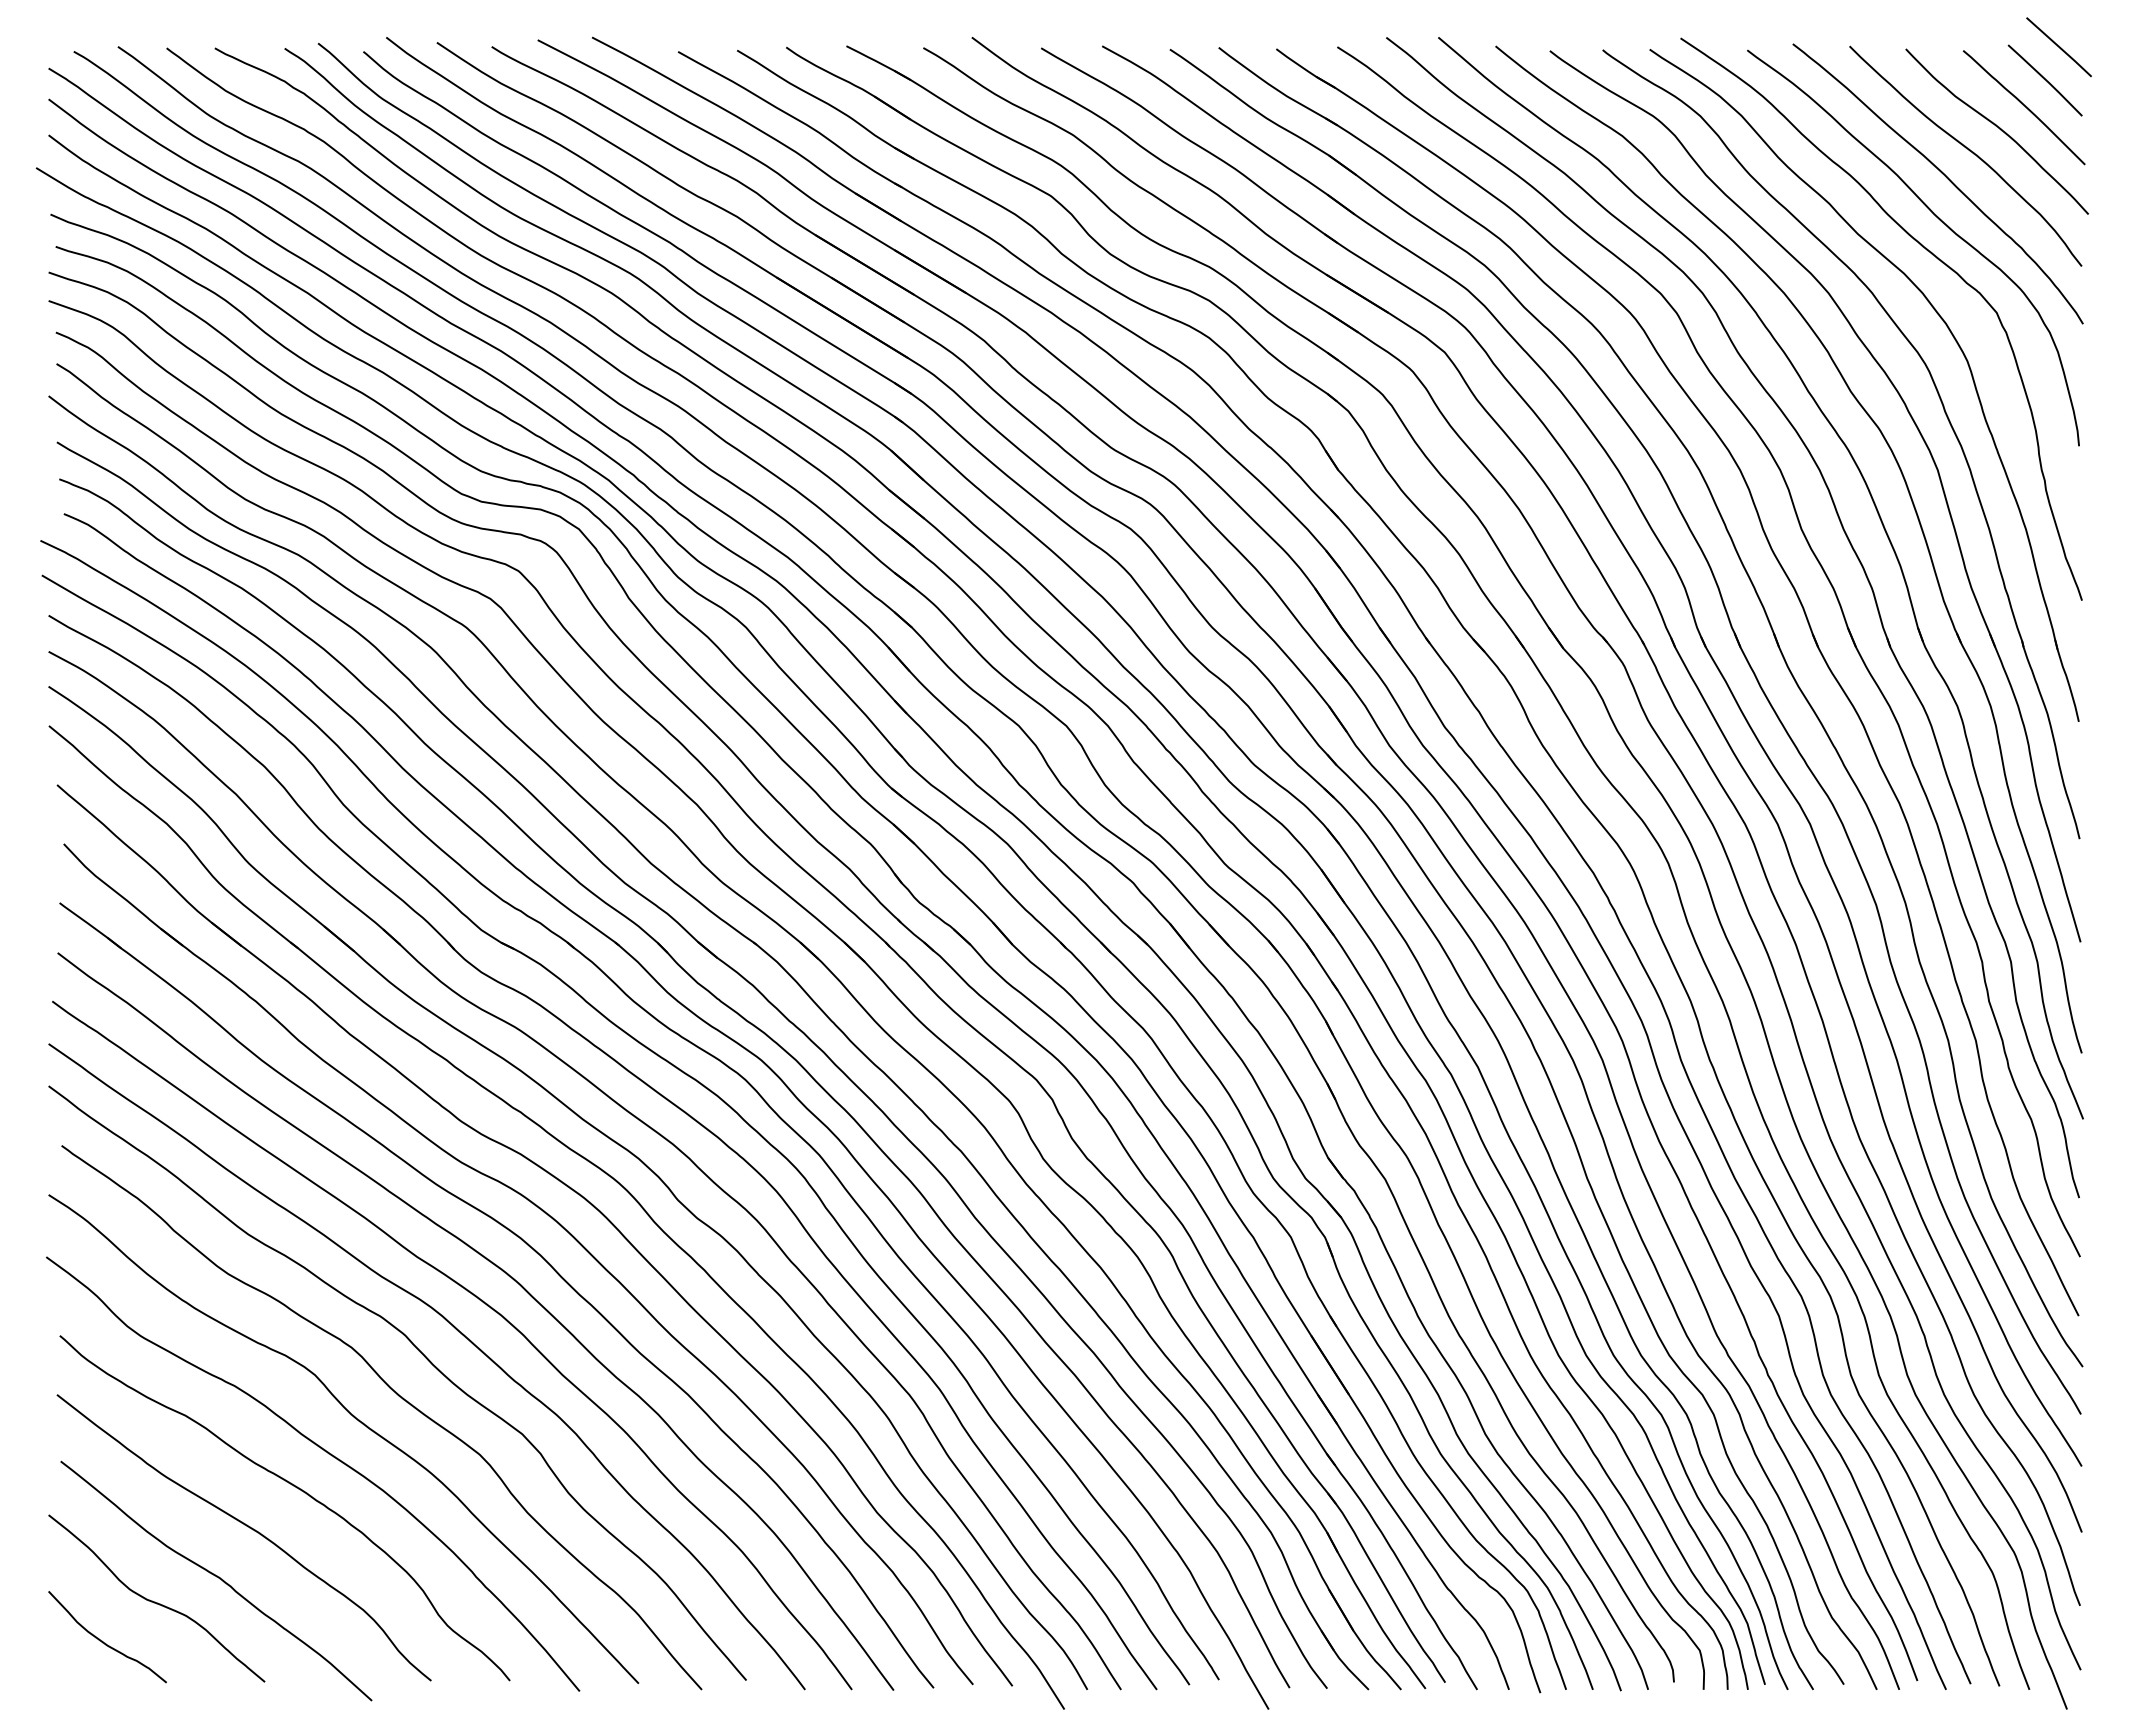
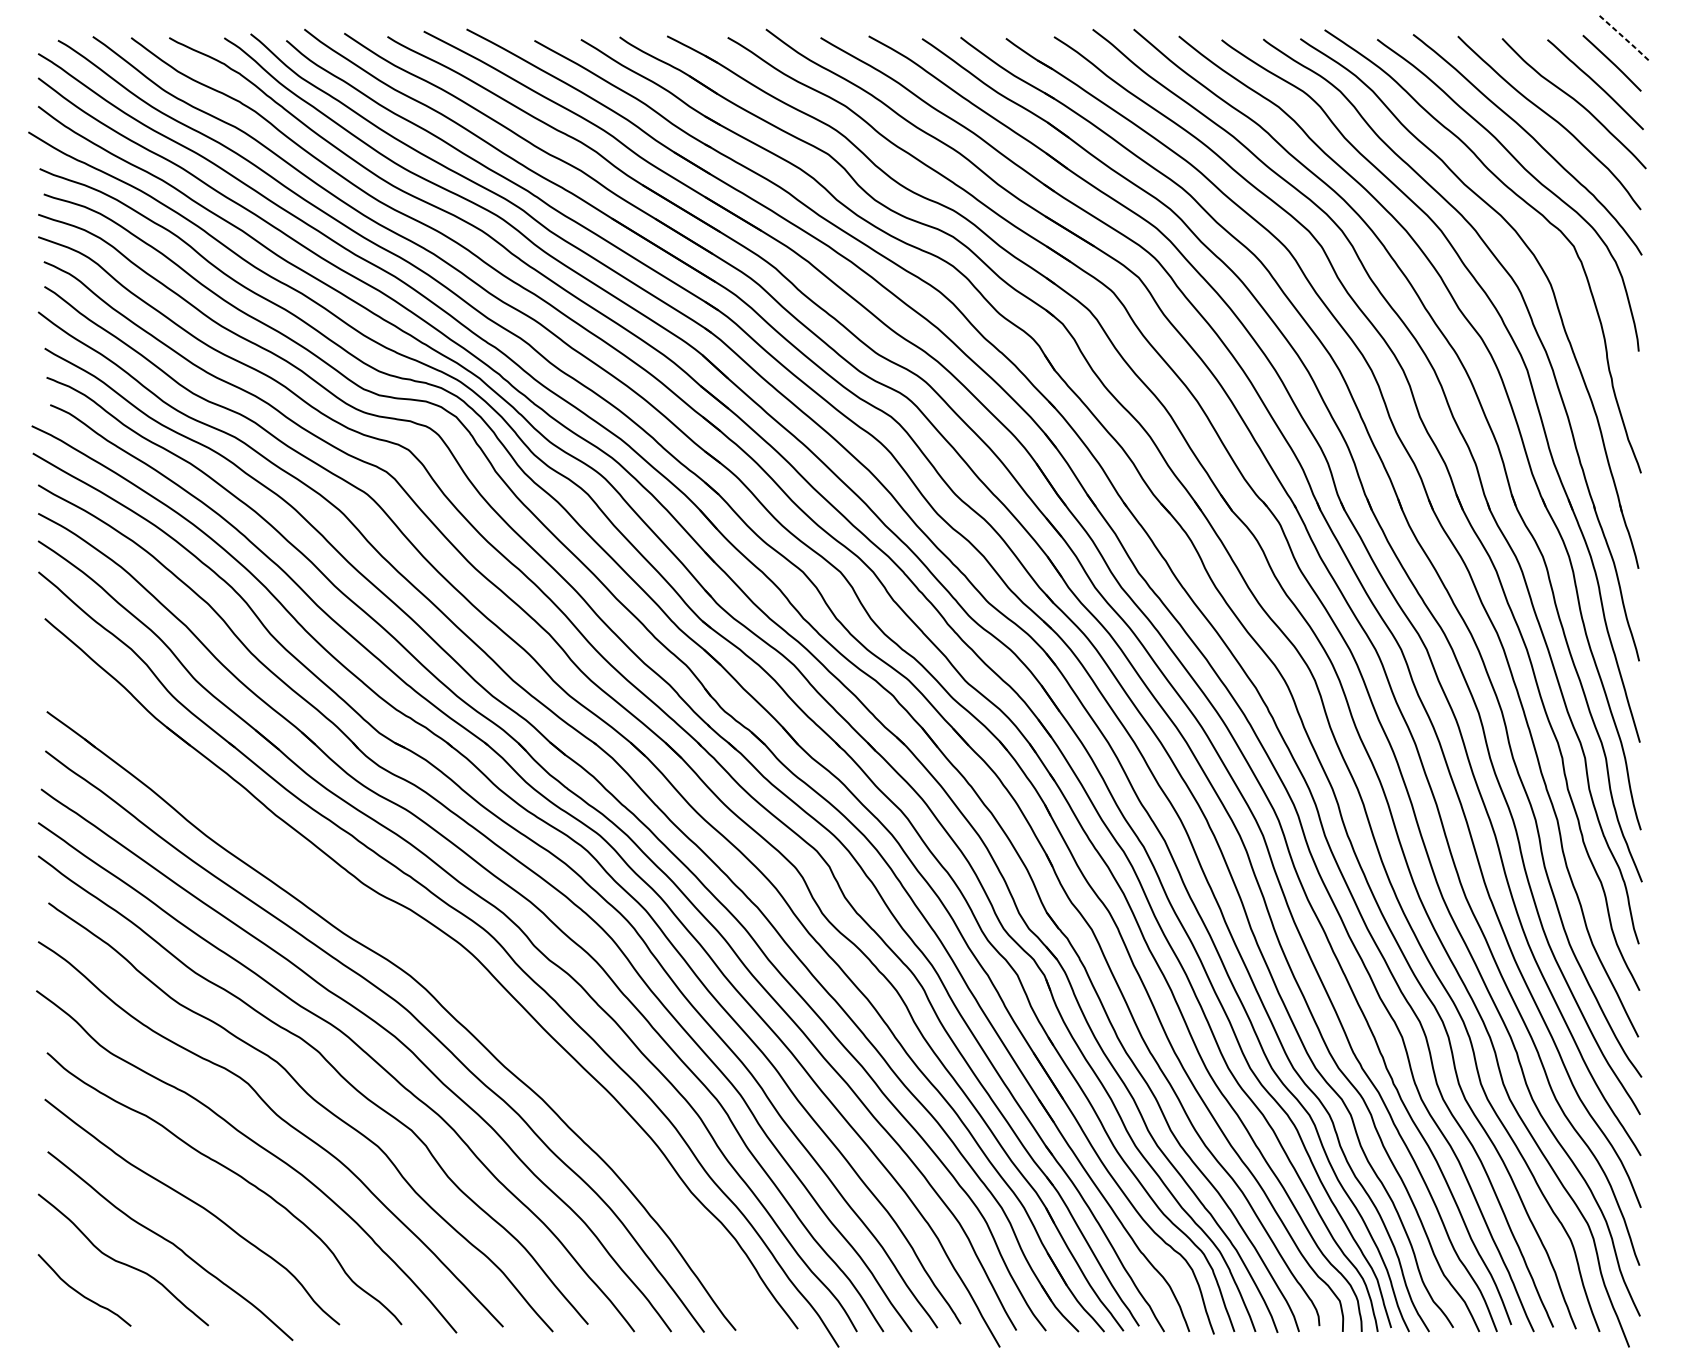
line: (2059, 47) -> (1623, 37), solid -> dashed
part: (553, 1220) -> (436, 961), removed

